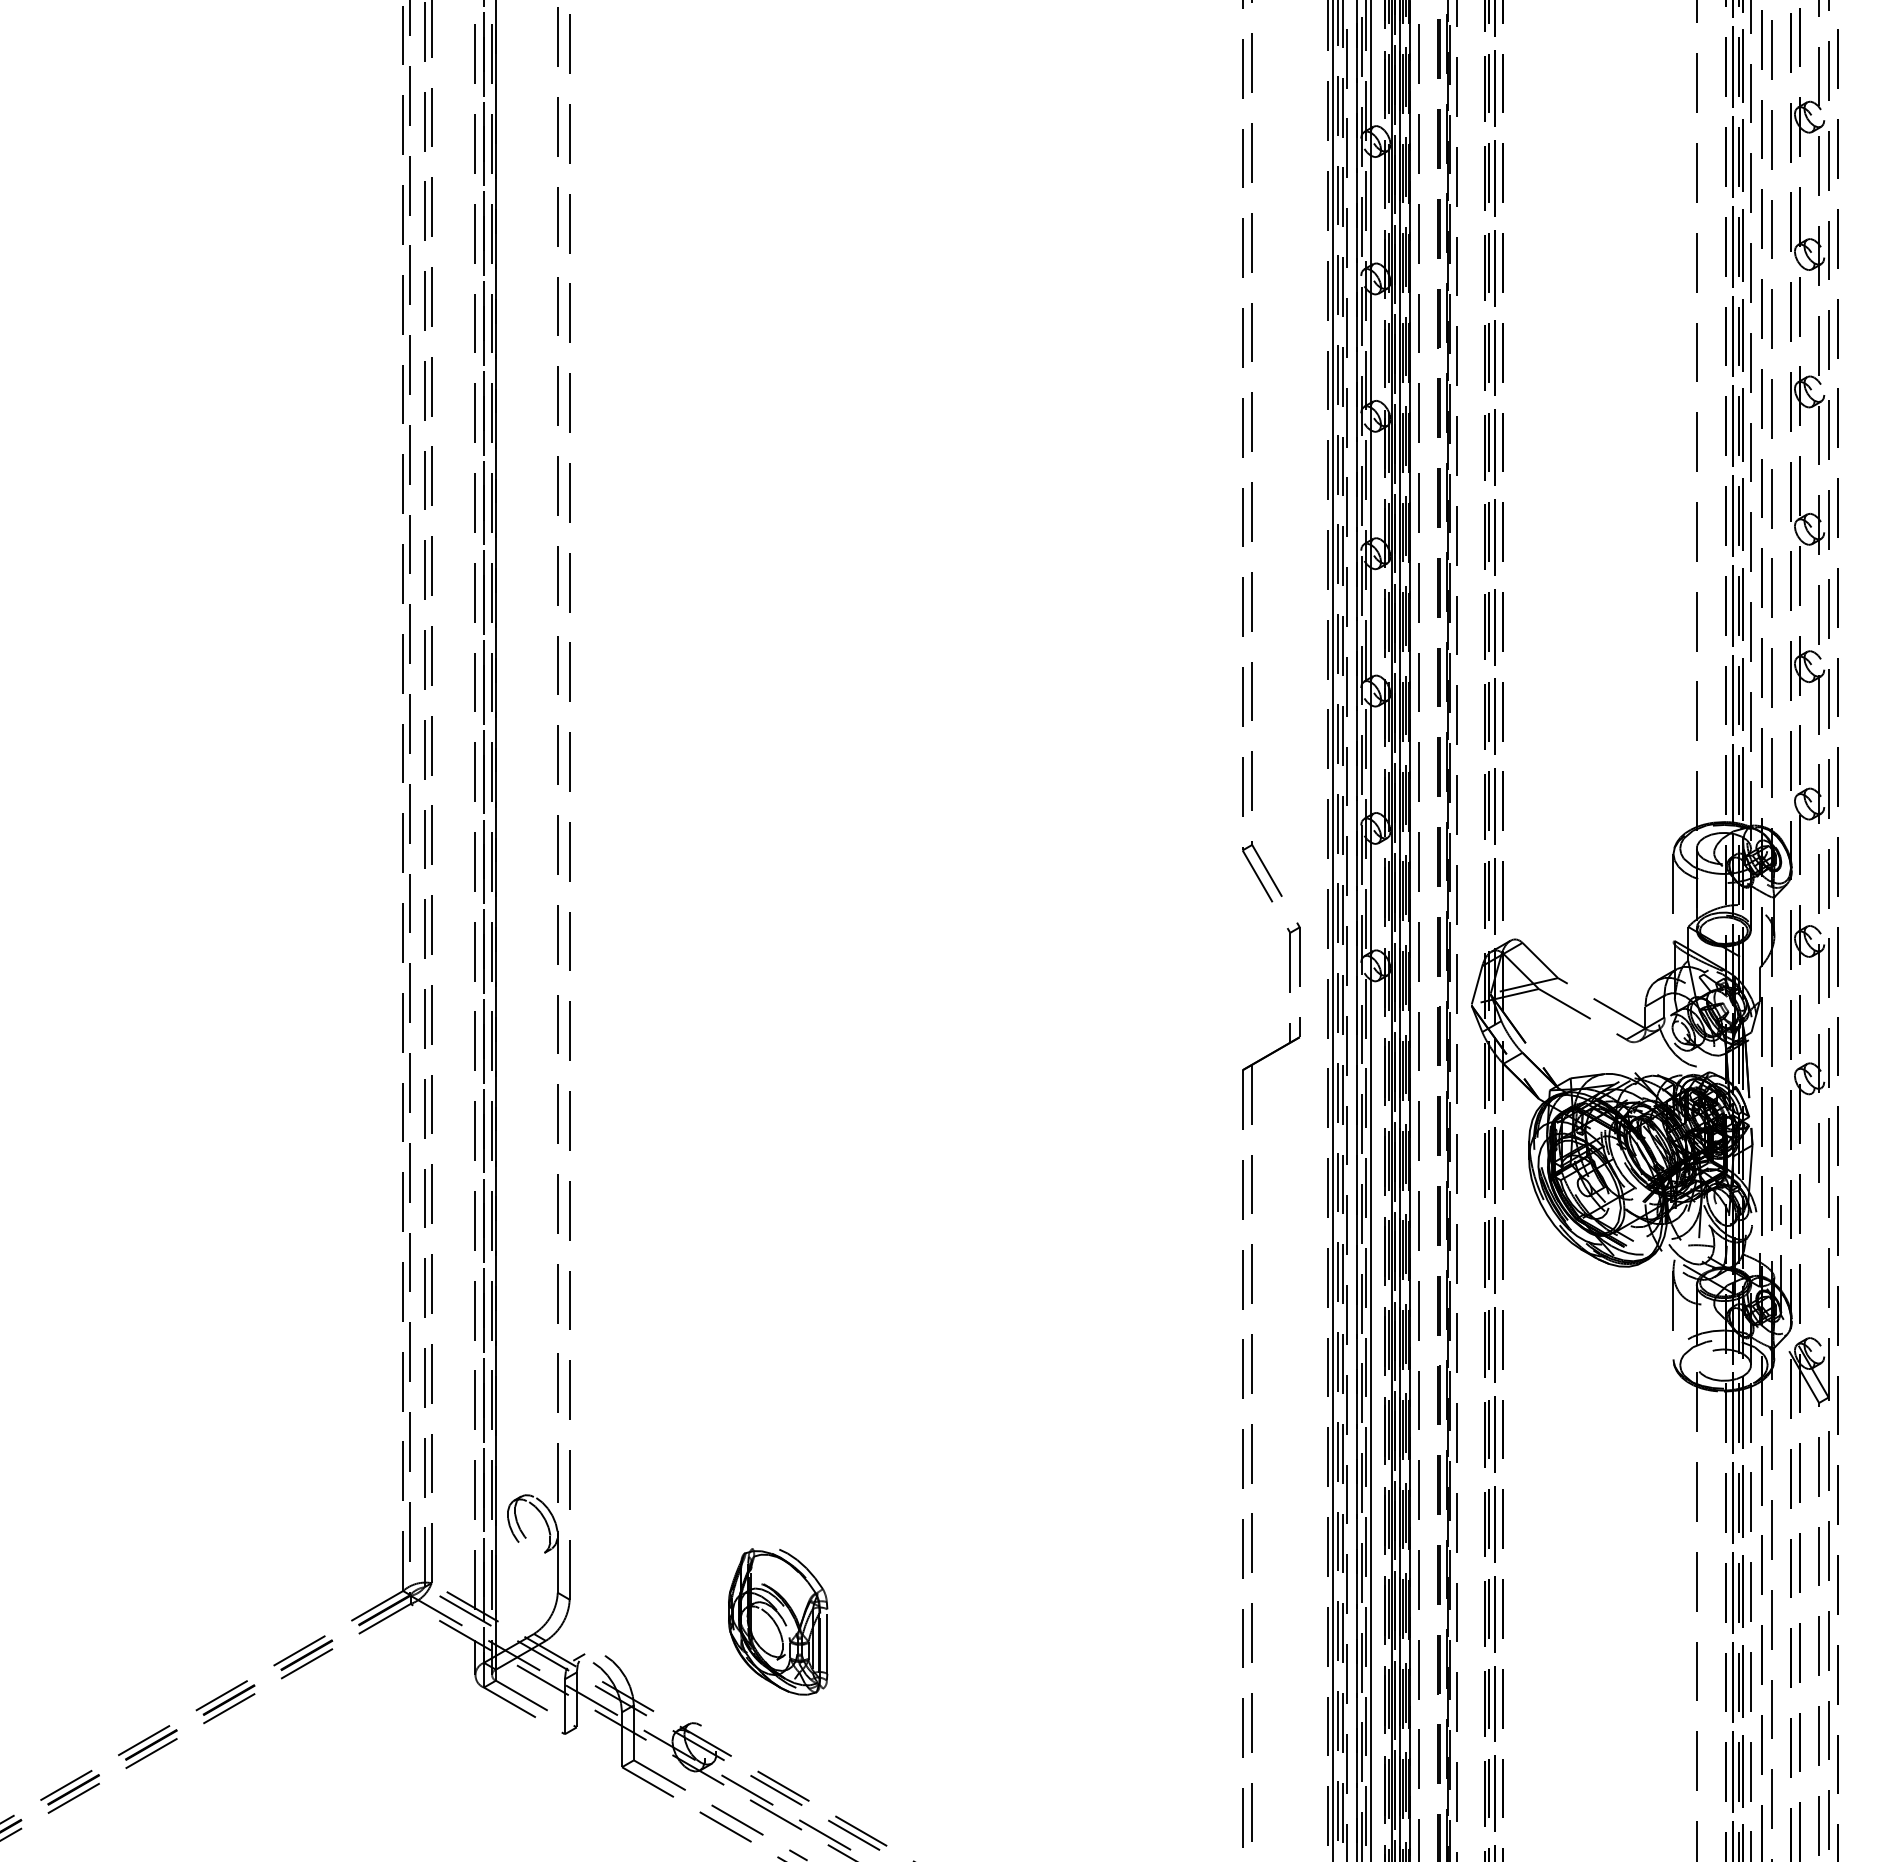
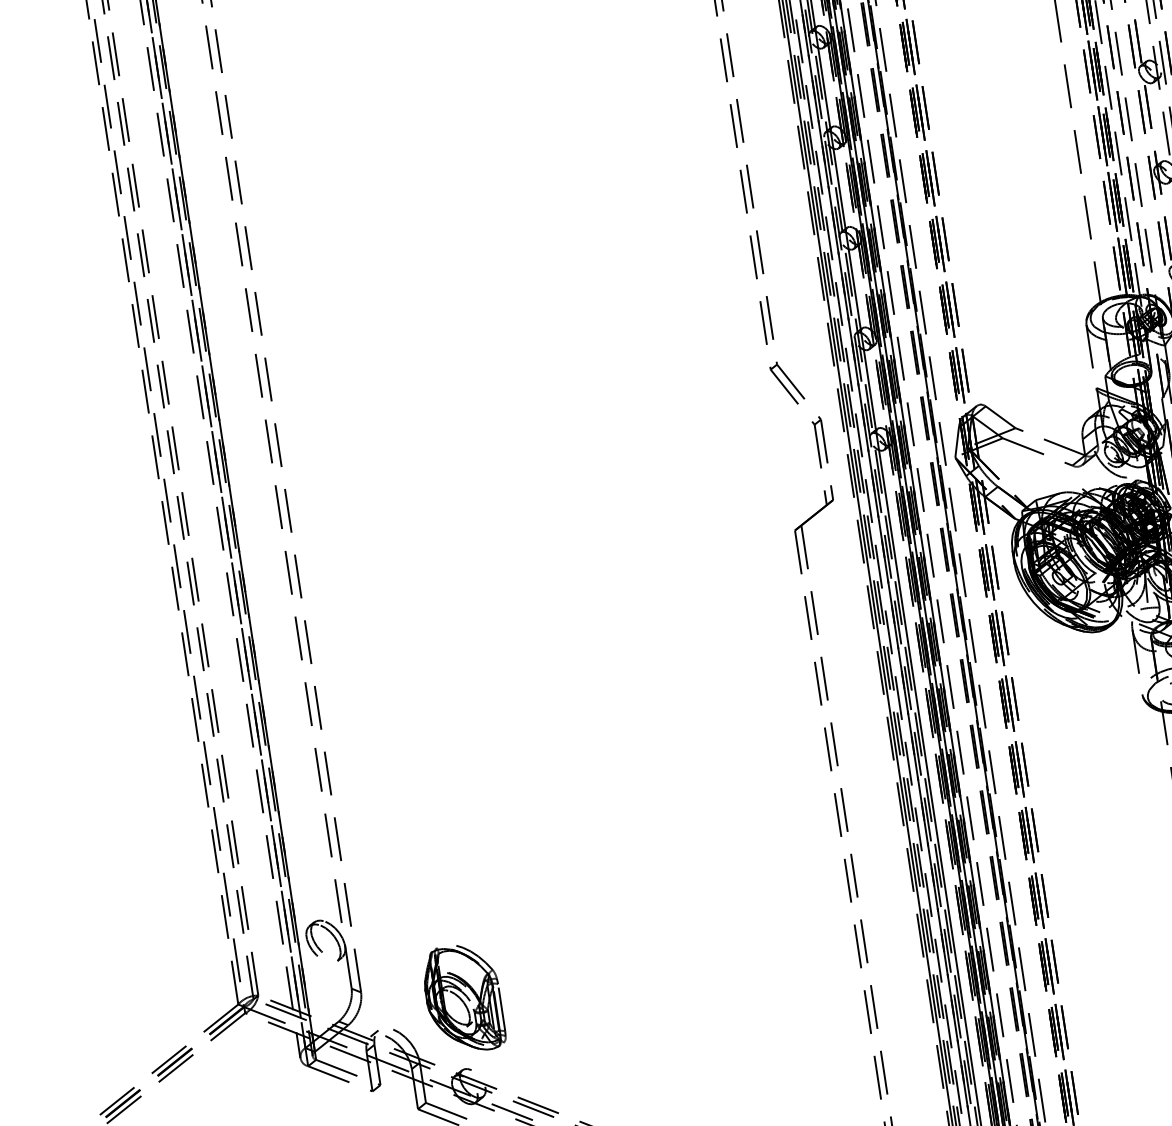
part: (778, 1621) -> (463, 998), moved

